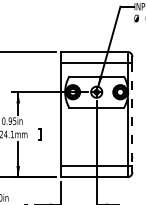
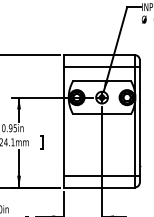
line: (132, 115) -> (139, 122), dashed -> solid

